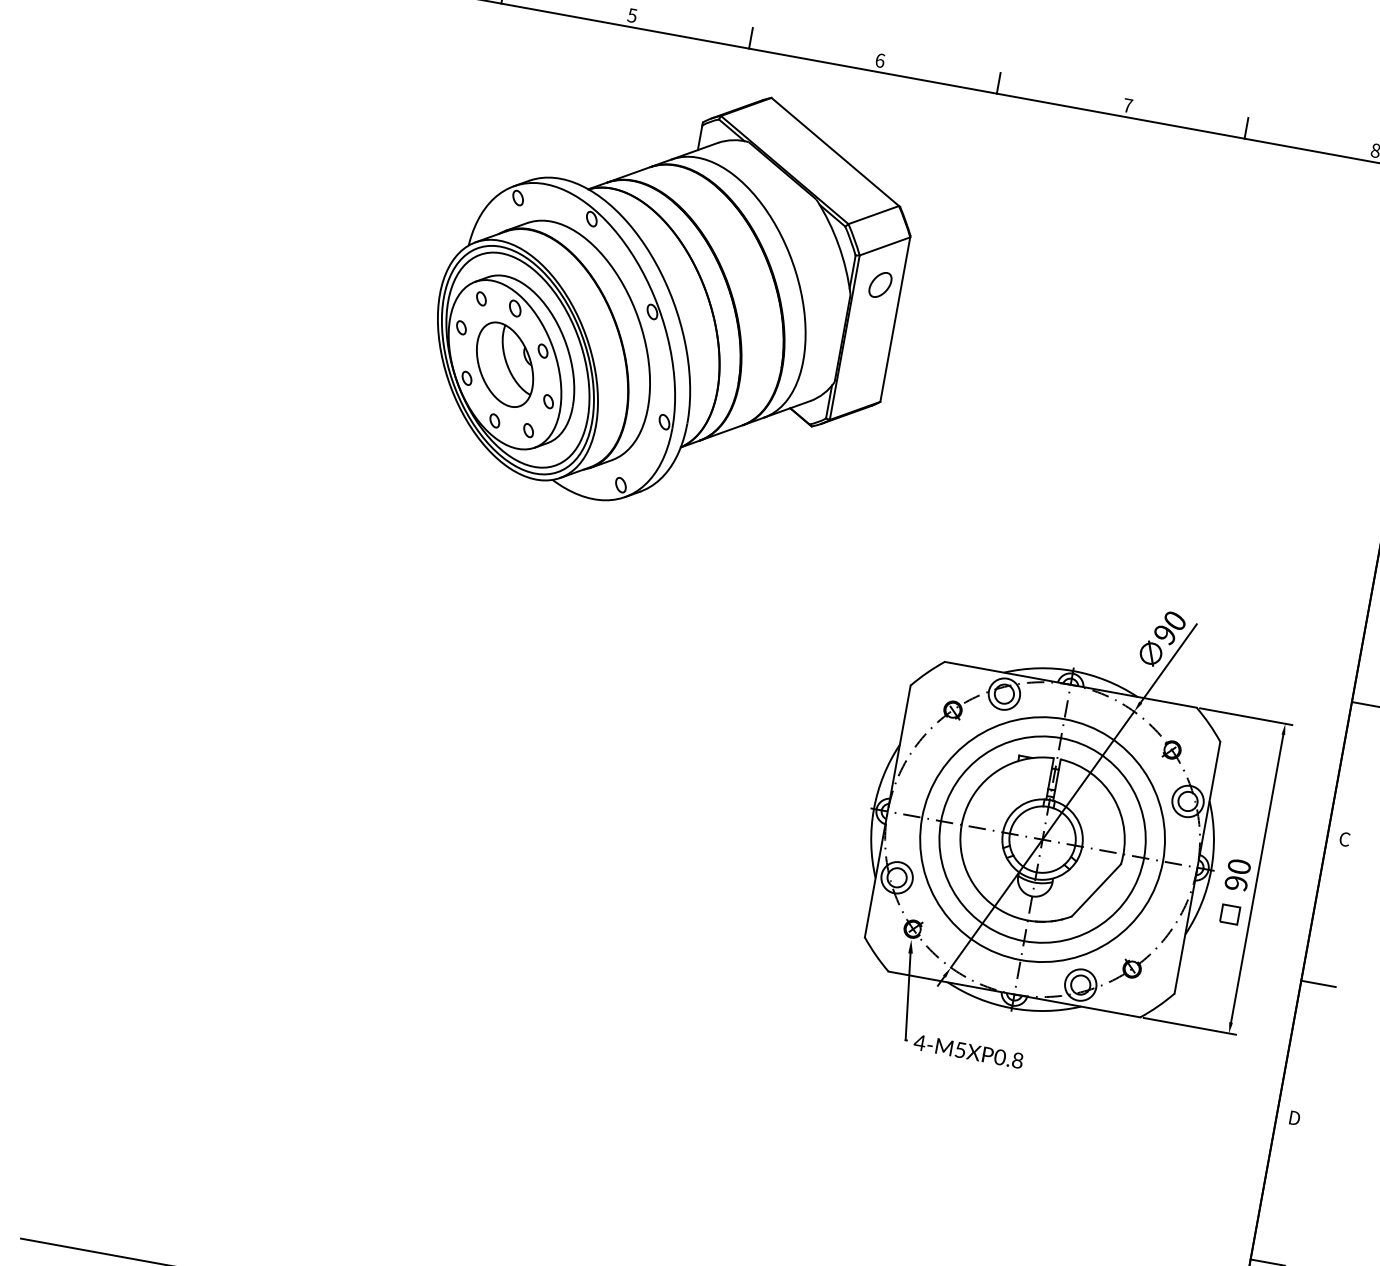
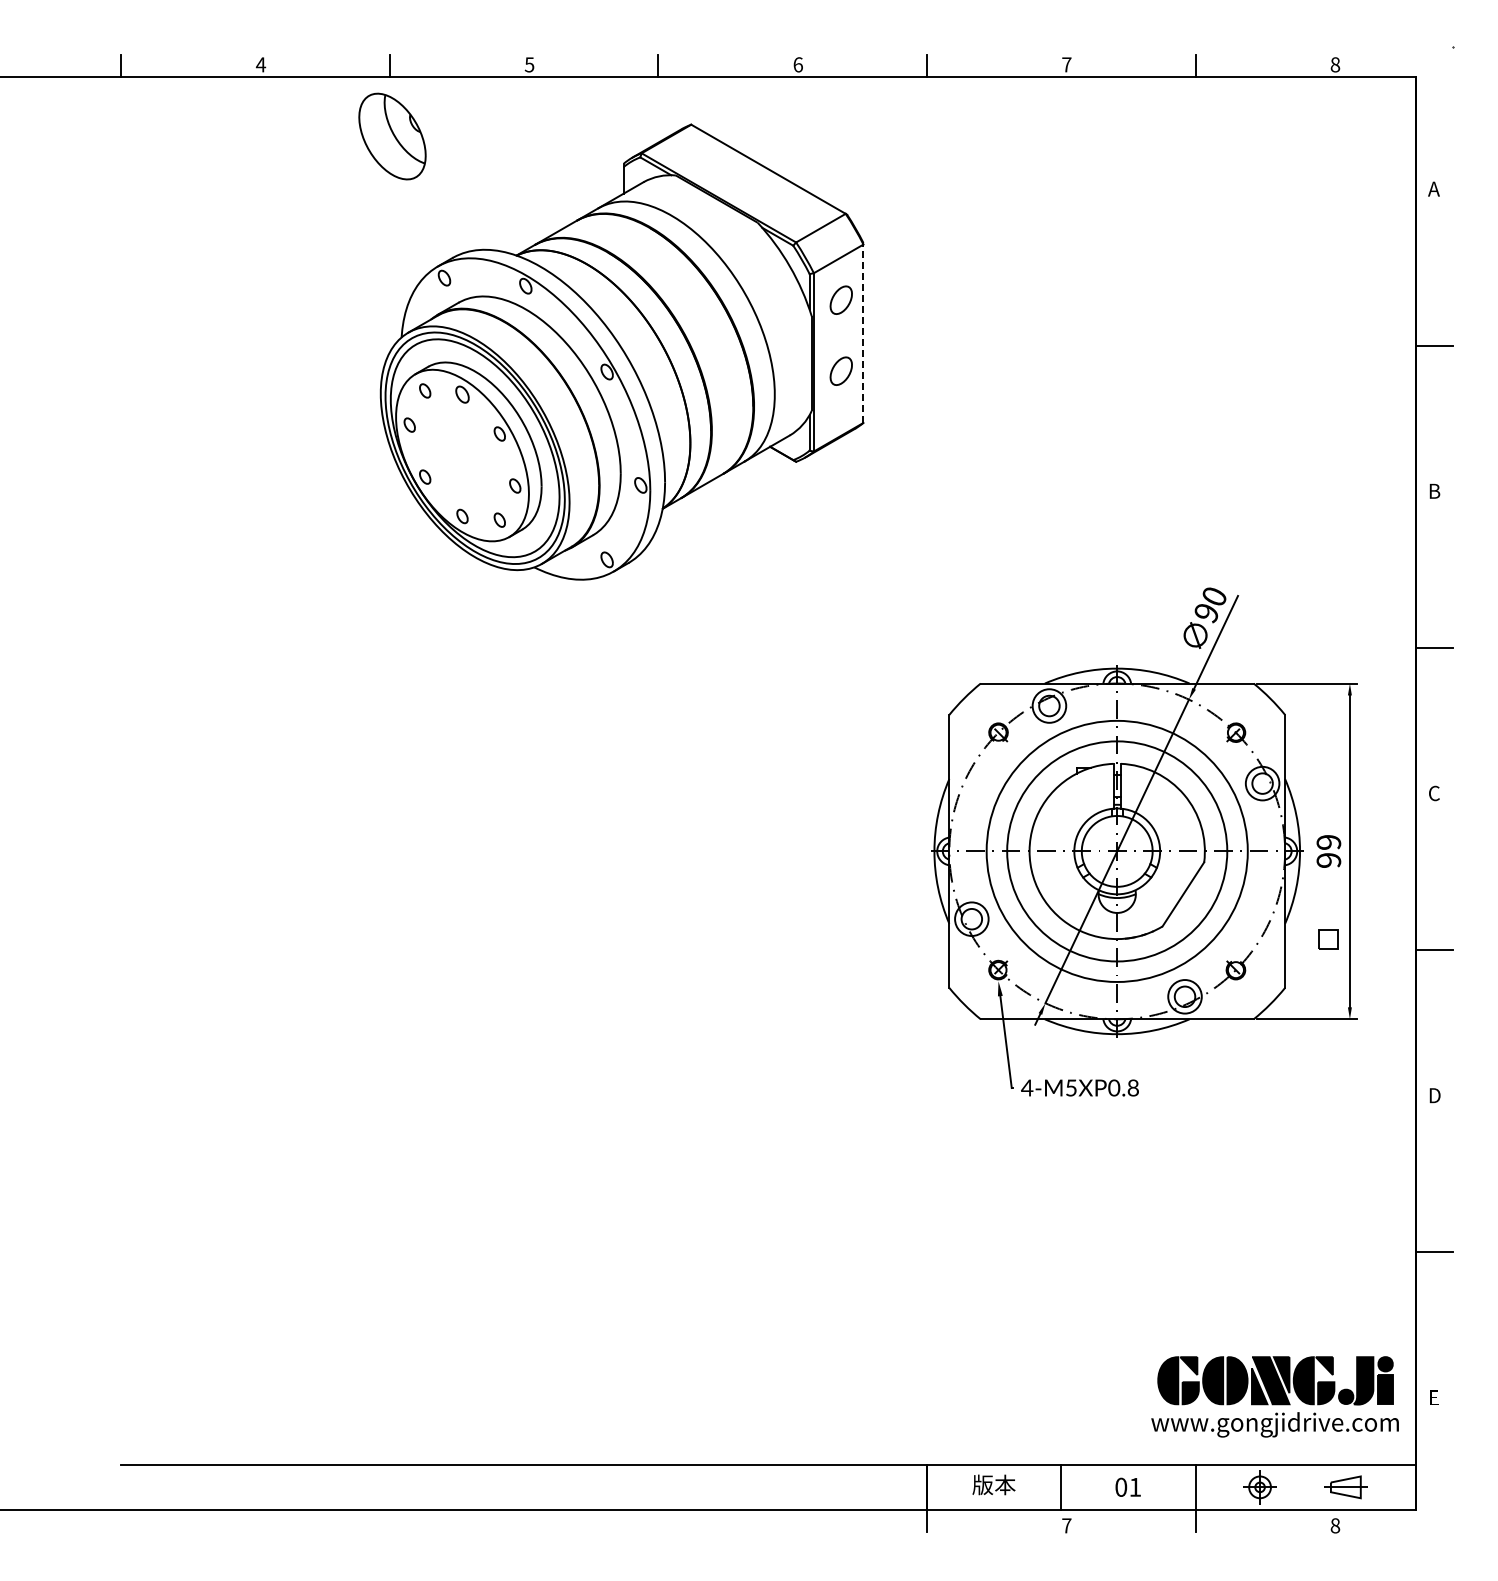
line: (895, 319) -> (863, 333), solid -> dashed
part: (867, 349) -> (840, 370), added
part: (505, 364) -> (392, 136), moved
text: (1238, 866) -> (1328, 842), 90 -> 99
part: (1230, 914) -> (1328, 939), moved

